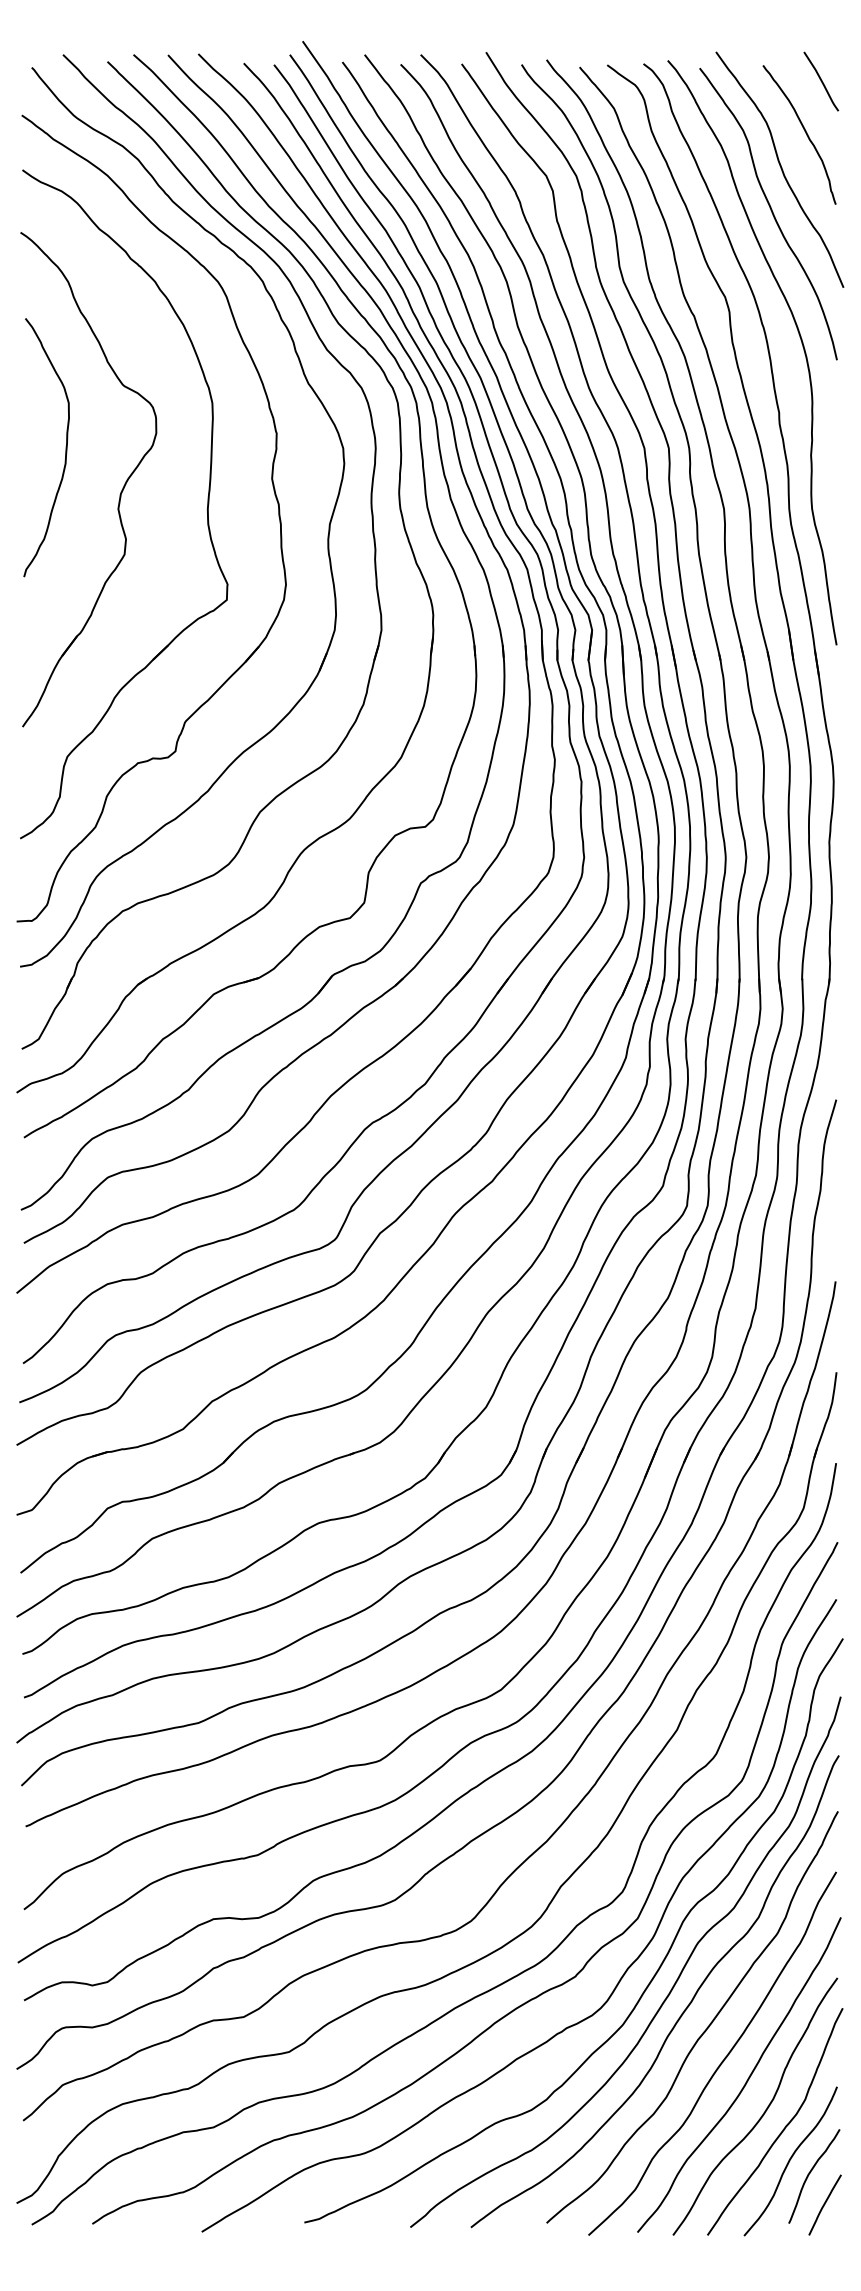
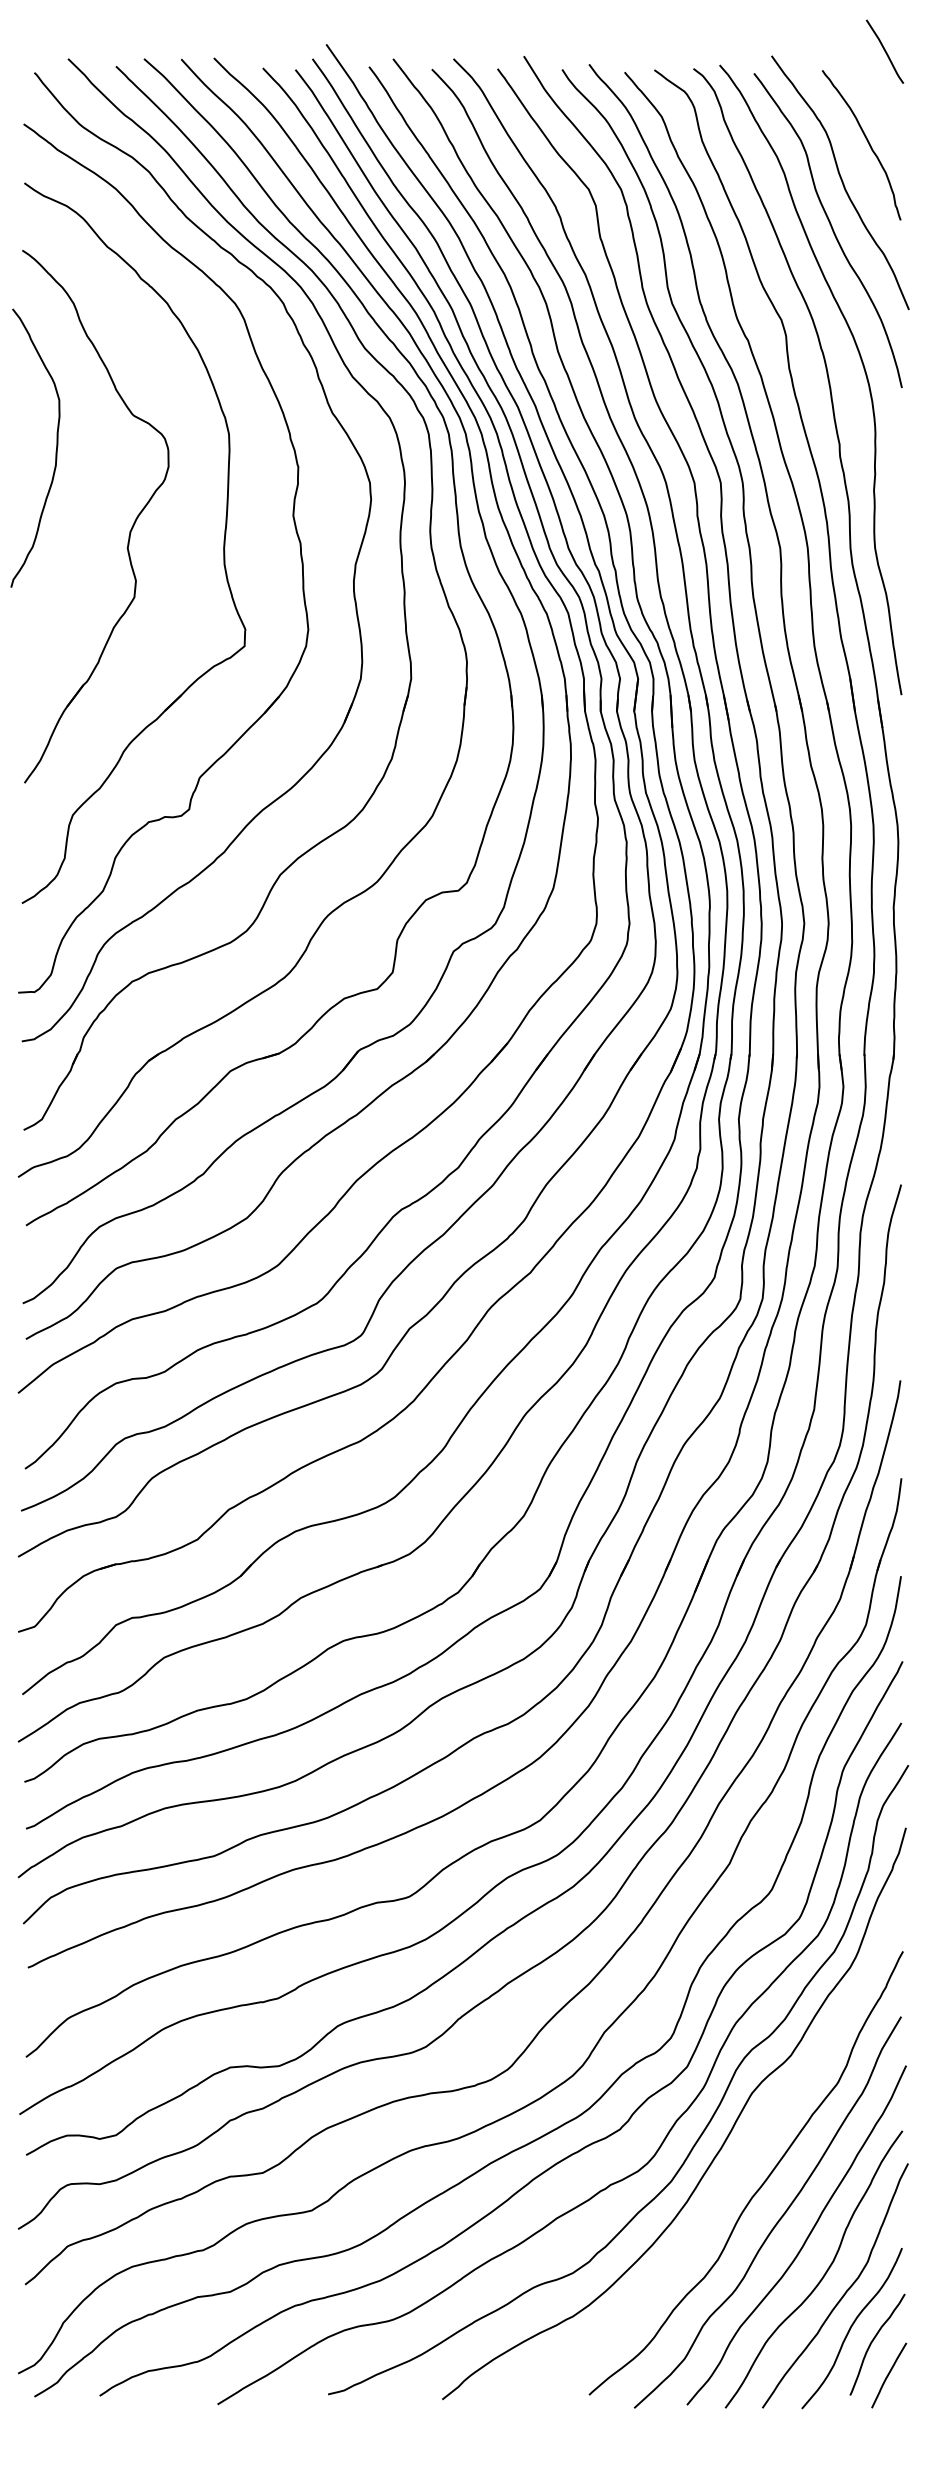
curve: (820, 81) -> (884, 51), moved
curve: (65, 449) -> (55, 450), moved
curve: (682, 2011) -> (735, 2167), removed

